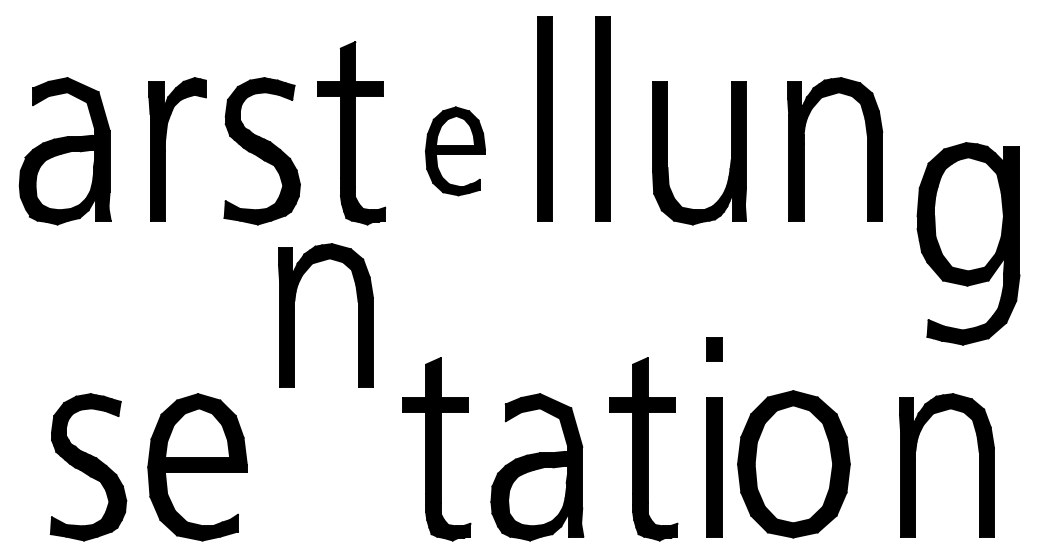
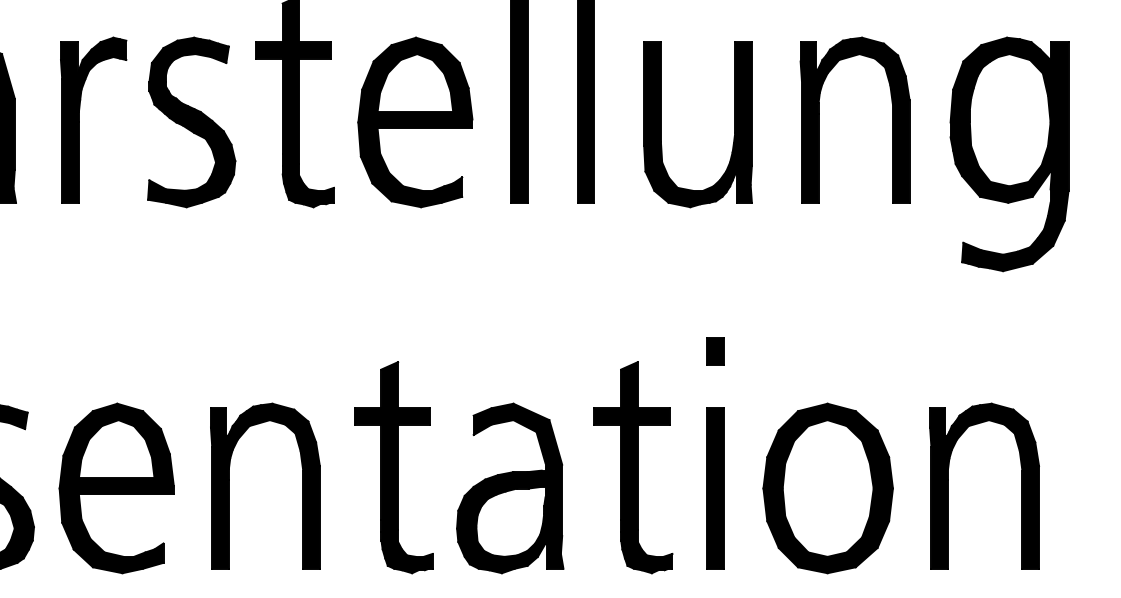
part: (455, 151) -> (415, 122), size x1.67
part: (968, 243) -> (1009, 154), moved
part: (294, 315) -> (228, 486), moved
part: (793, 464) -> (827, 488), moved

